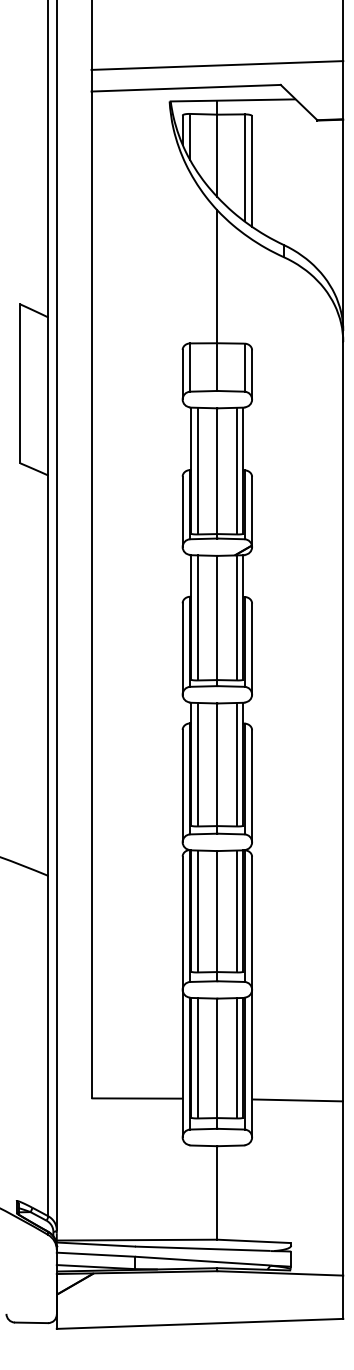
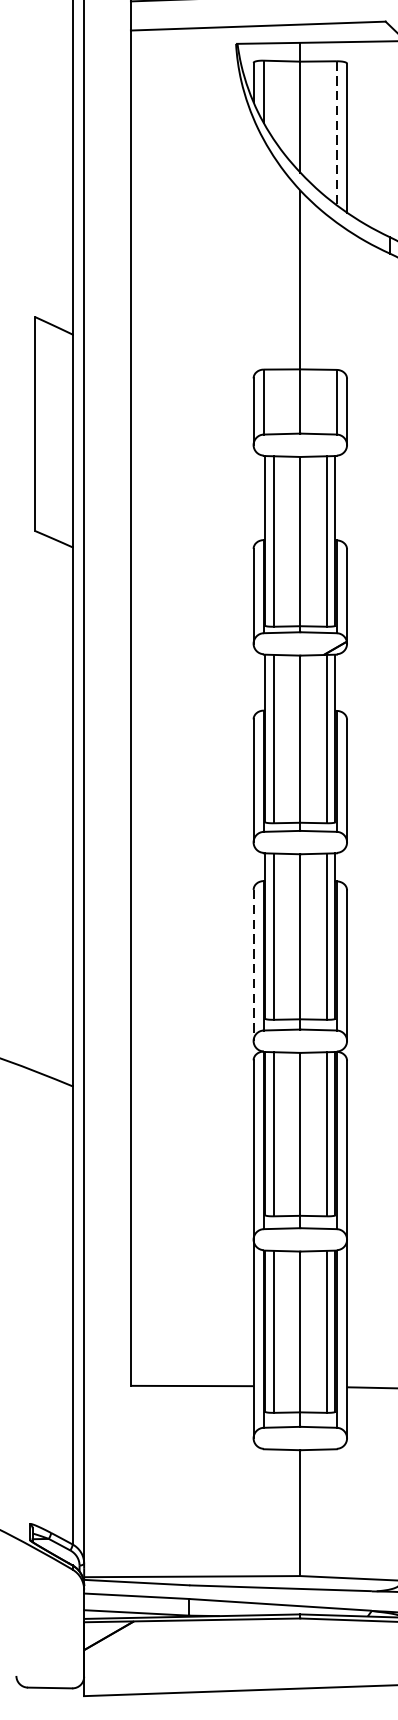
line: (244, 167) -> (336, 132), solid -> dashed
line: (182, 786) -> (253, 966), solid -> dashed

